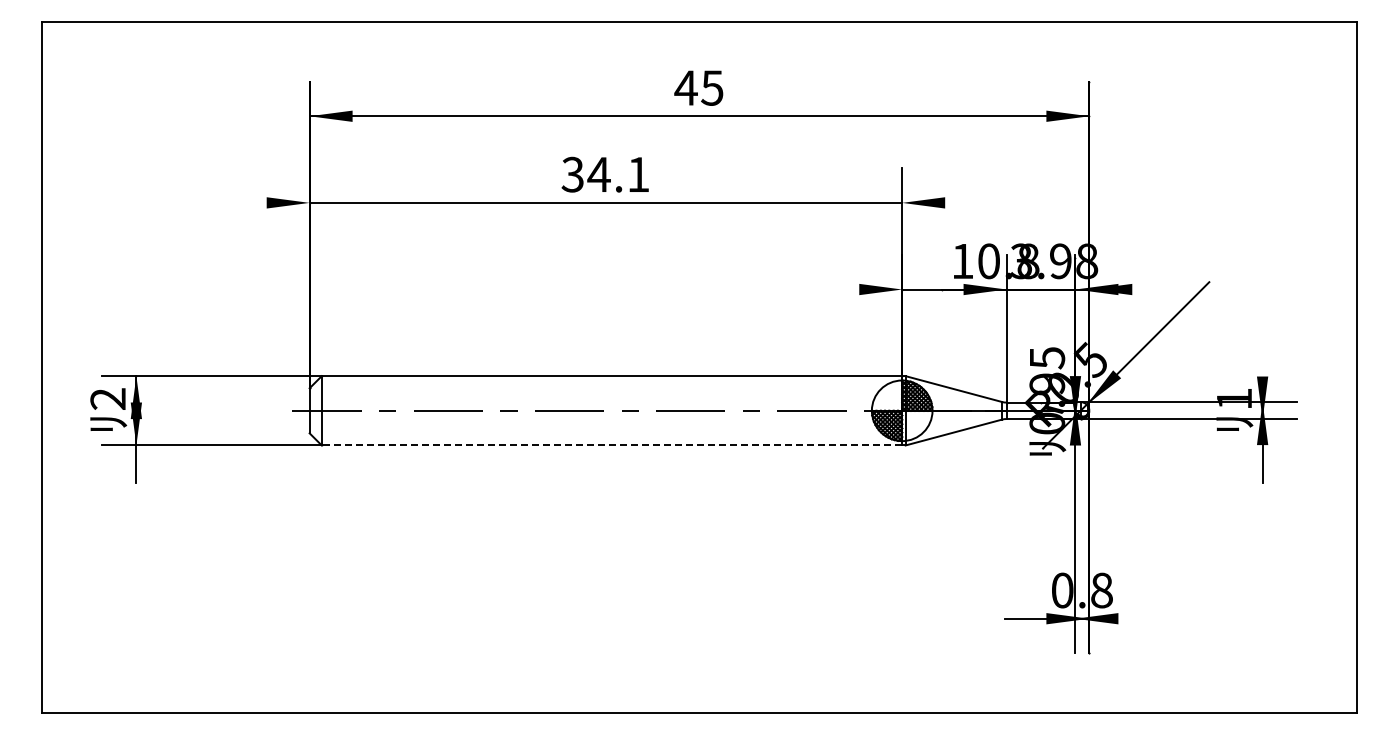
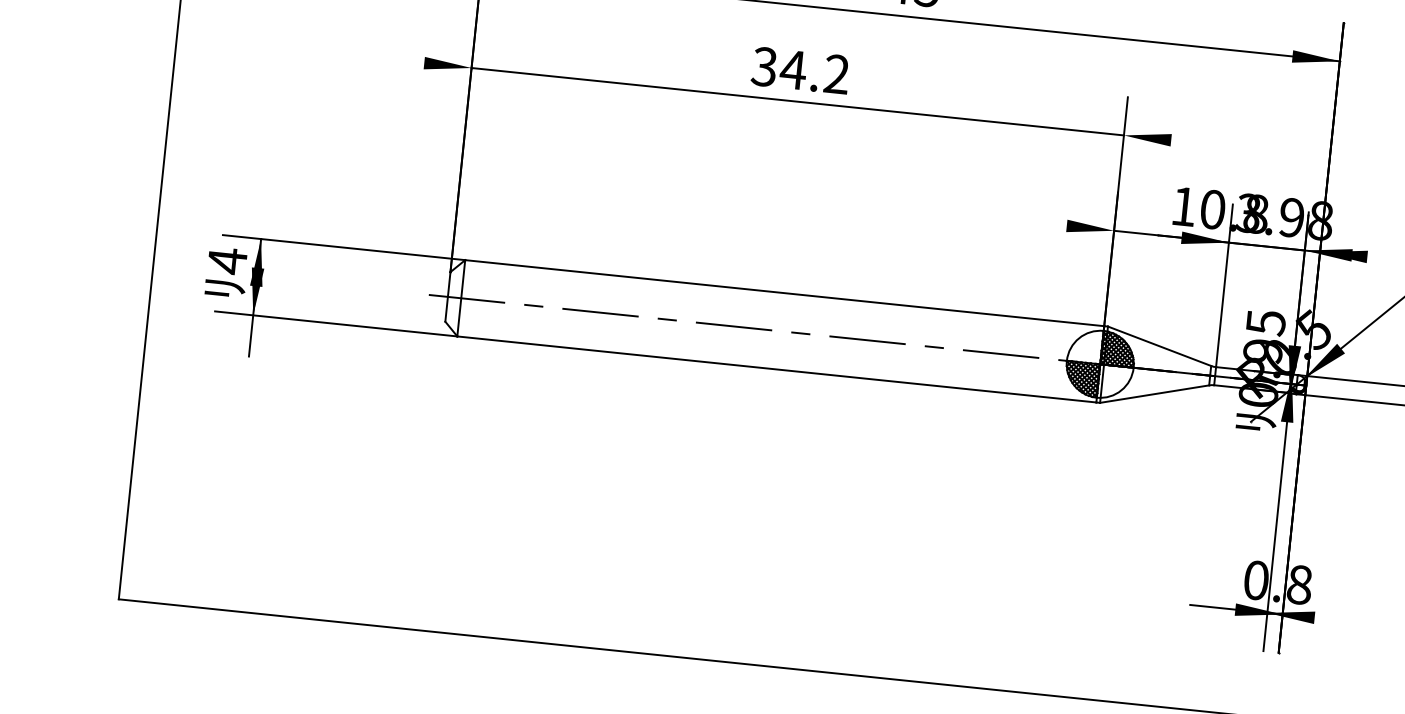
text: (638, 173) -> (836, 73), 34.1 -> 34.2
text: (107, 399) -> (226, 261), 2 -> 4
line: (611, 445) -> (776, 369), dashed -> solid

